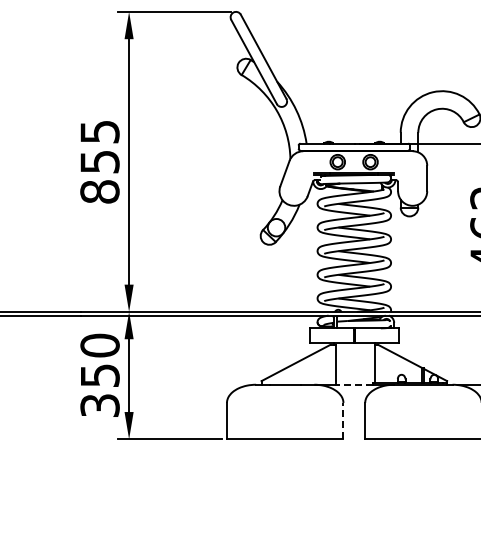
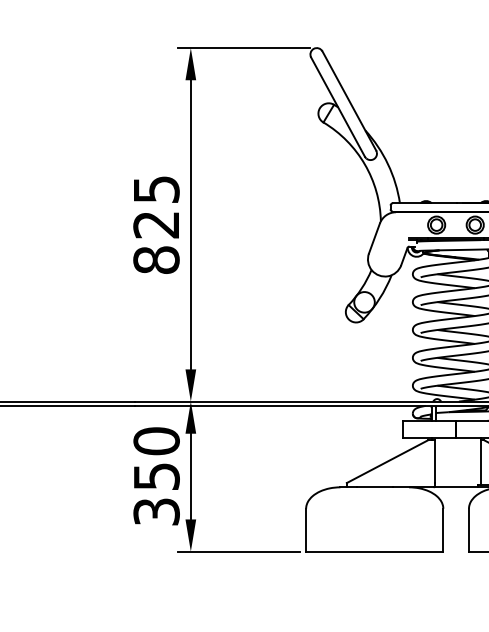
text: (99, 162) -> (155, 225), 855 -> 825
line: (353, 384) -> (455, 487), dashed -> solid
line: (343, 420) -> (443, 529), dashed -> solid

